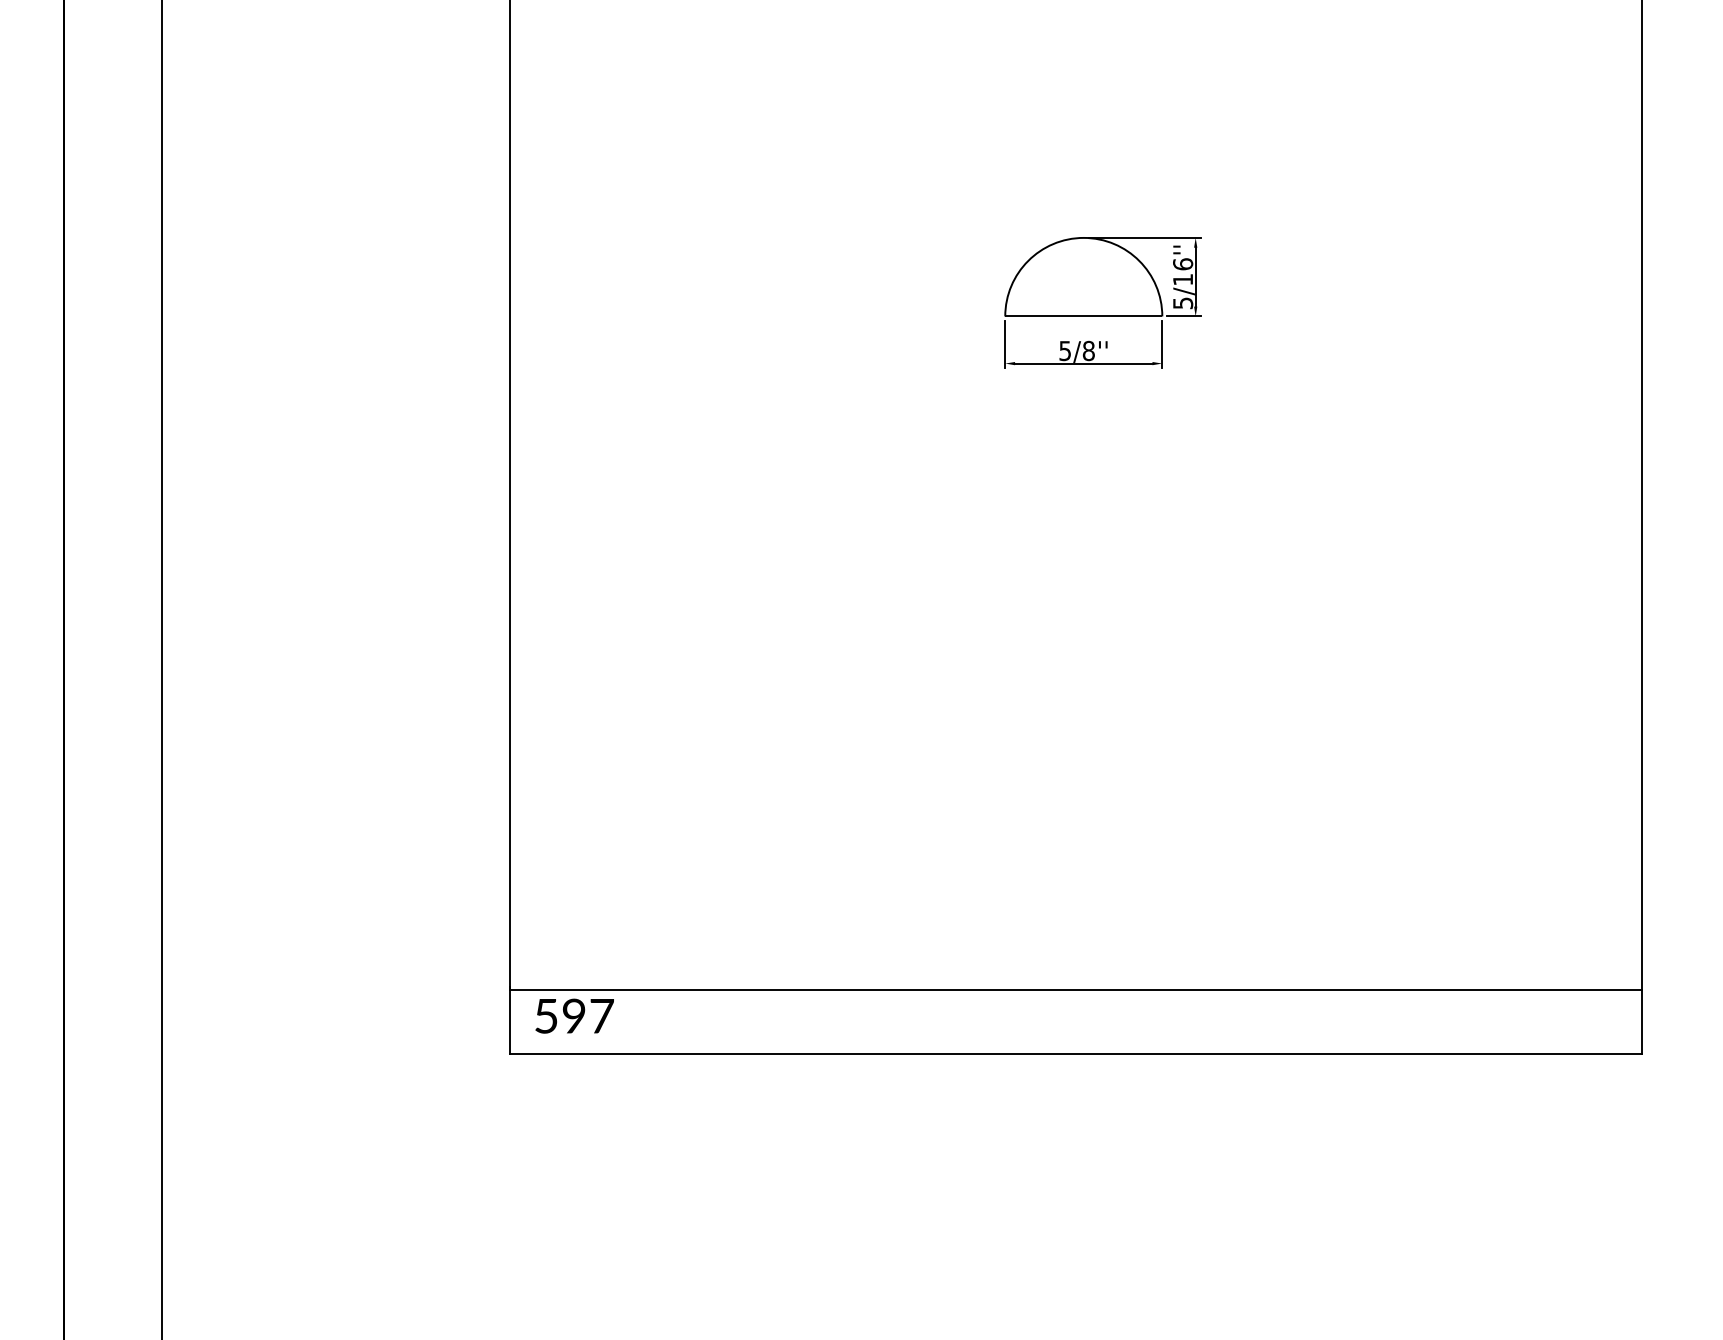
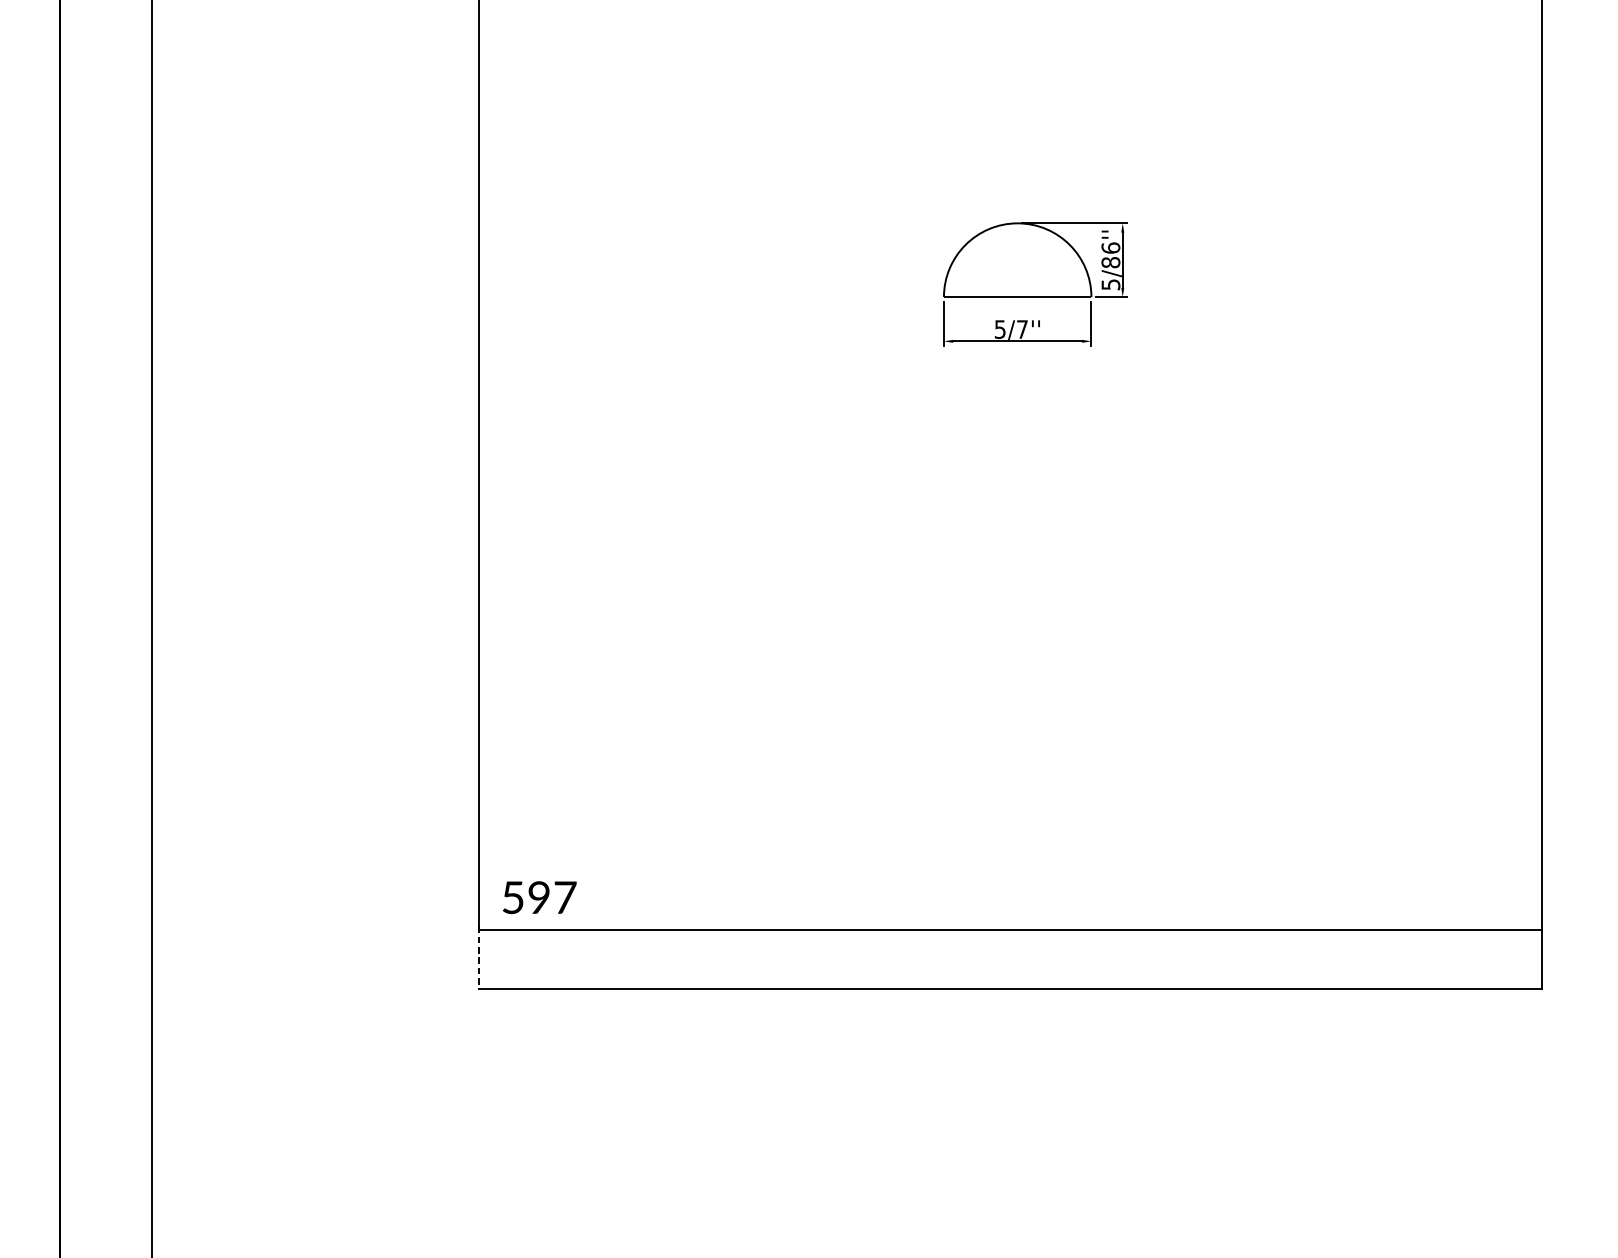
text: (1183, 279) -> (1111, 262), 5/16'' -> 5/86''
text: (1088, 350) -> (1022, 329), 5/8'' -> 5/7''
text: (574, 1015) -> (539, 897), moved
line: (510, 1020) -> (479, 958), solid -> dashed

